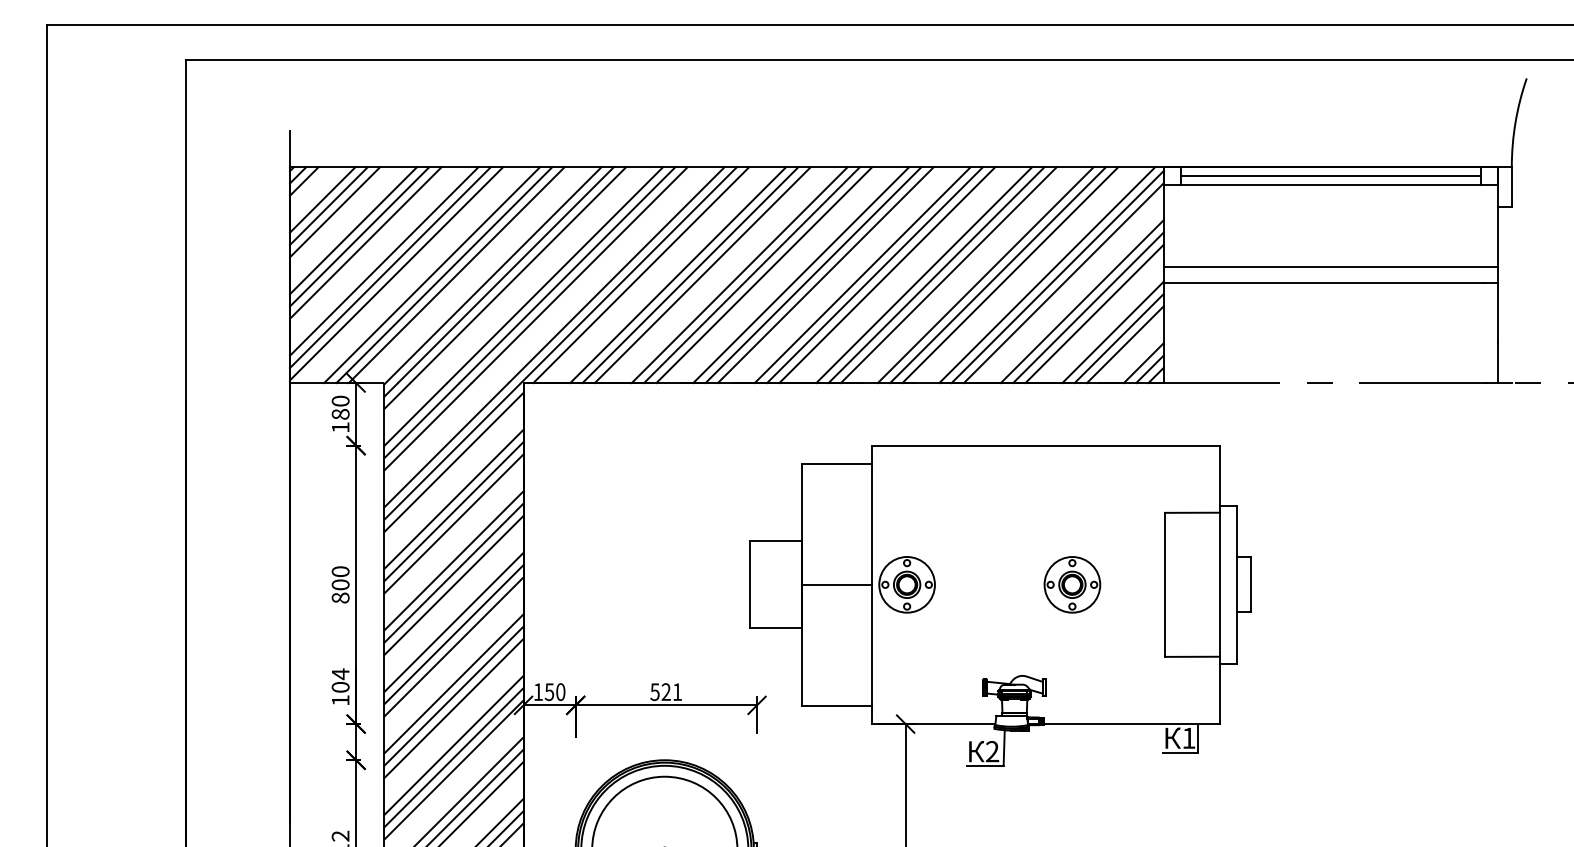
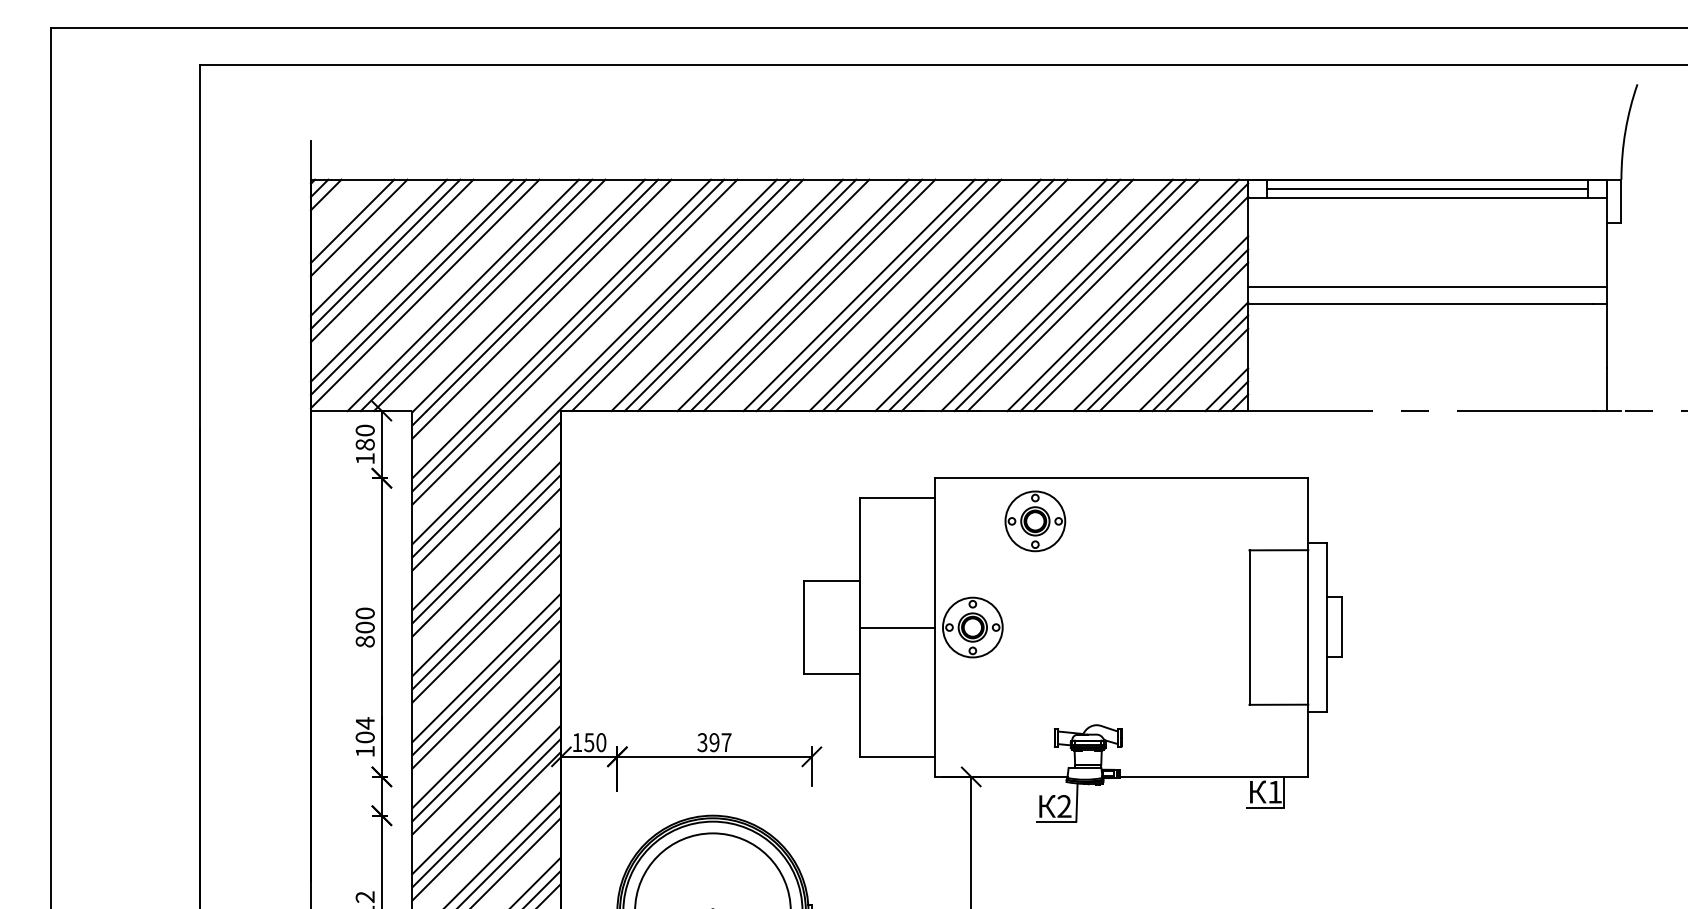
line: (322, 199) -> (345, 214), removed
part: (1072, 584) -> (1035, 521), moved
text: (666, 692) -> (714, 743), 521 -> 397

